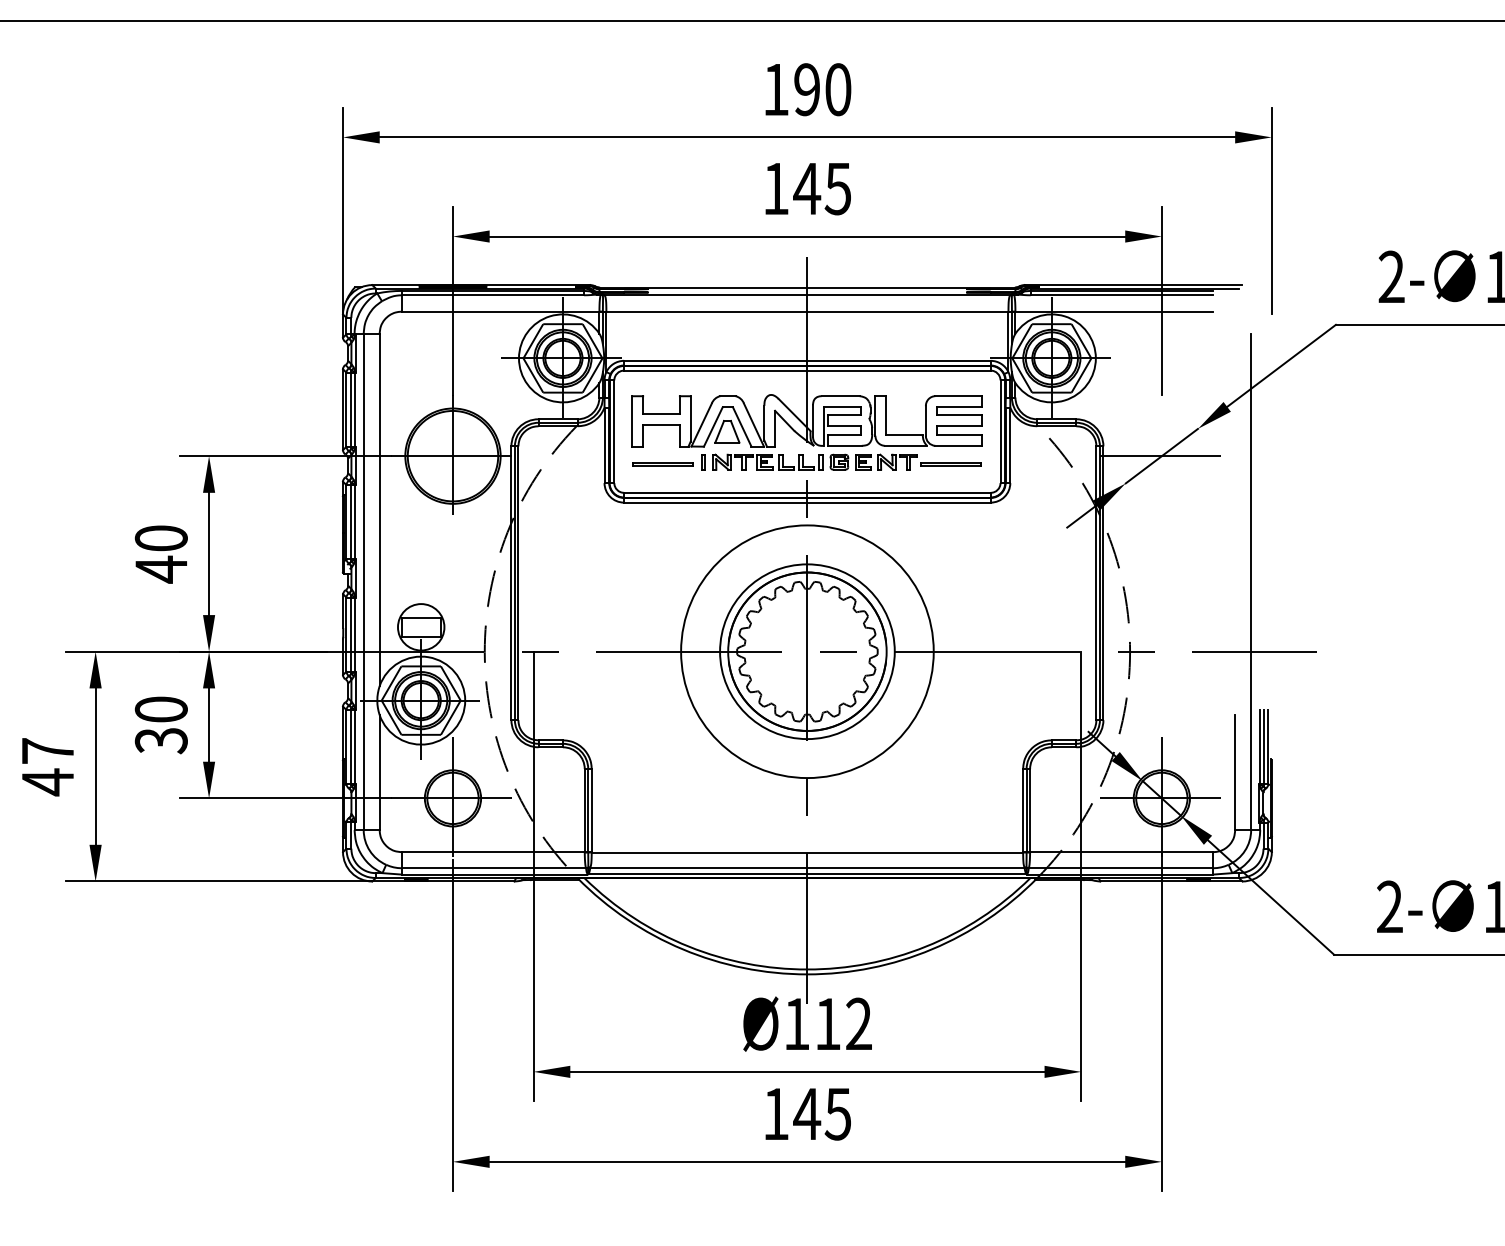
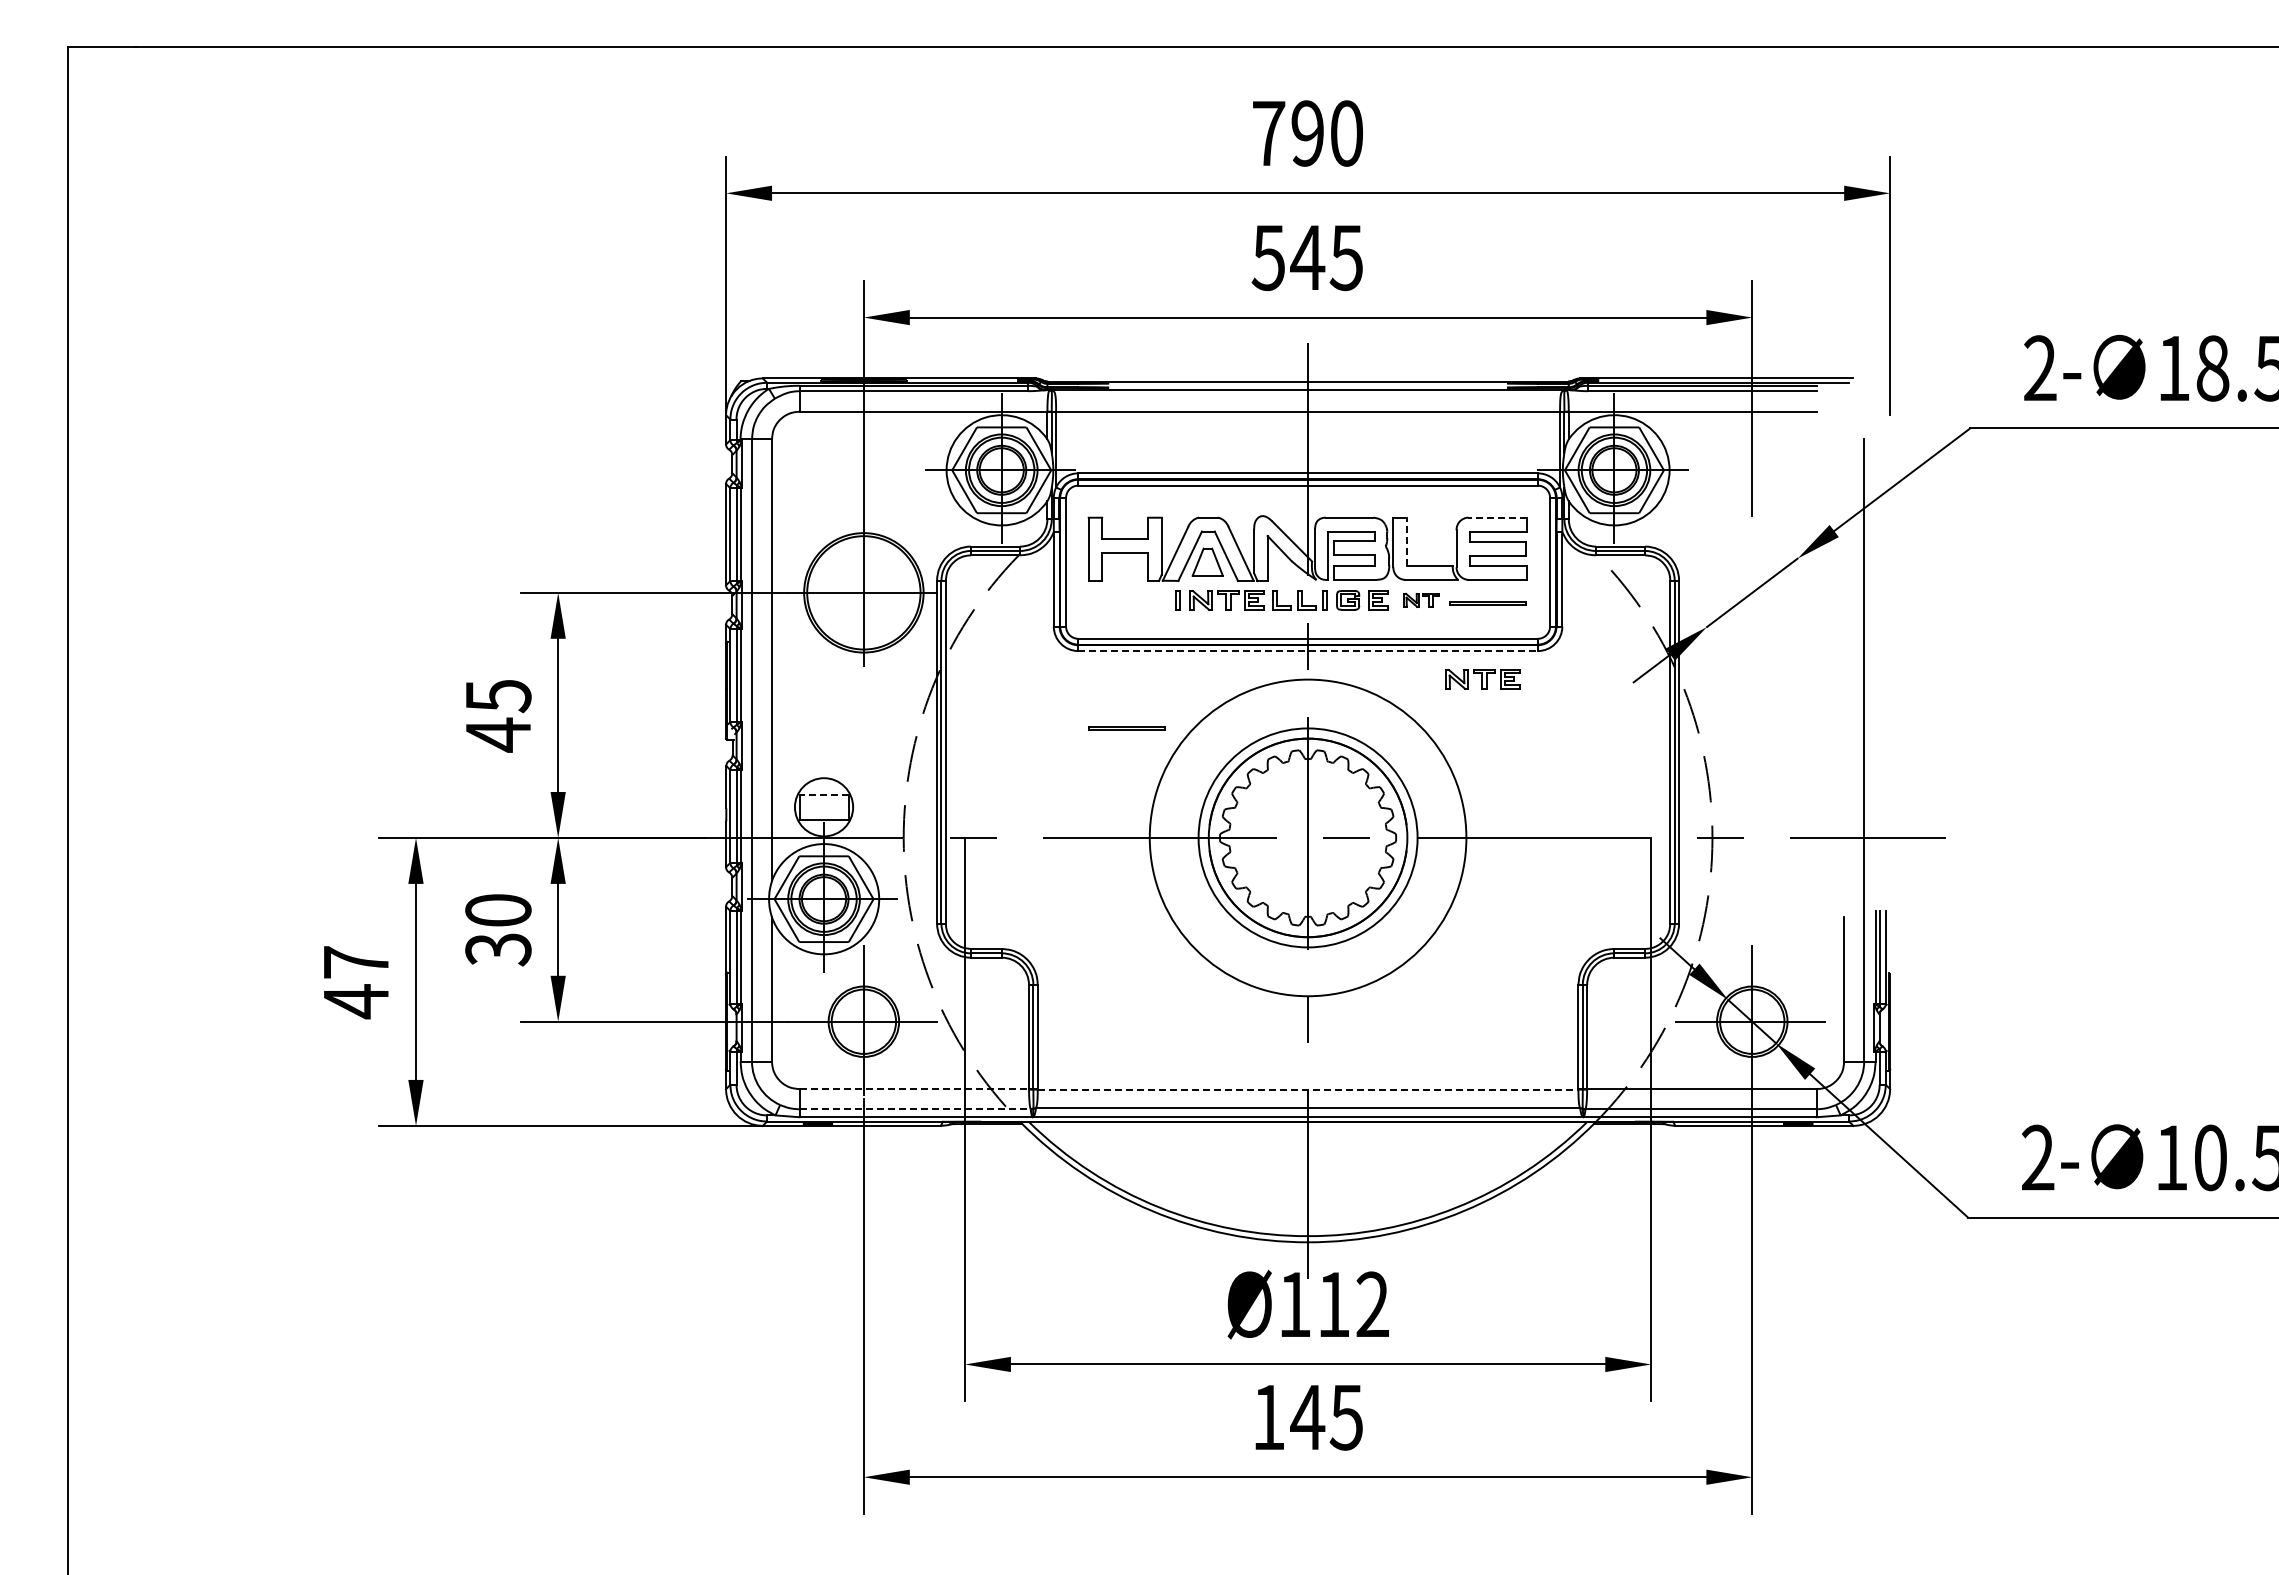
text: (776, 89) -> (1269, 133), 190 -> 790
text: (775, 189) -> (1267, 258), 145 -> 545
line: (958, 396) -> (1497, 517), solid -> dashed
line: (885, 415) -> (1406, 541), solid -> dashed
line: (1162, 455) -> (1752, 592), removed
part: (897, 462) -> (1421, 600), size x0.7
line: (662, 463) -> (1126, 727), moved
line: (807, 502) -> (1308, 651), solid -> dashed
part: (946, 525) -> (1482, 679), added
text: (161, 538) -> (498, 696), 40 -> 45
line: (421, 617) -> (824, 795), solid -> dashed
line: (493, 852) -> (914, 1089), solid -> dashed
line: (807, 852) -> (1308, 1089), solid -> dashed
line: (494, 868) -> (915, 1109), solid -> dashed

